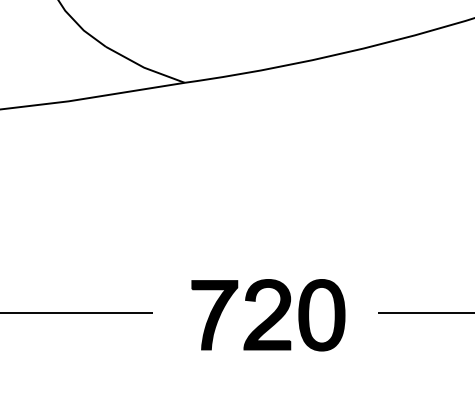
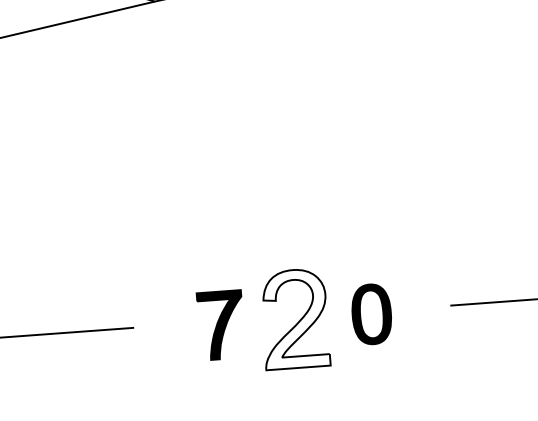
fill: (267, 314) -> (295, 318), removed
part: (214, 315) -> (220, 325), size x0.7
part: (321, 315) -> (371, 314), size x0.6

